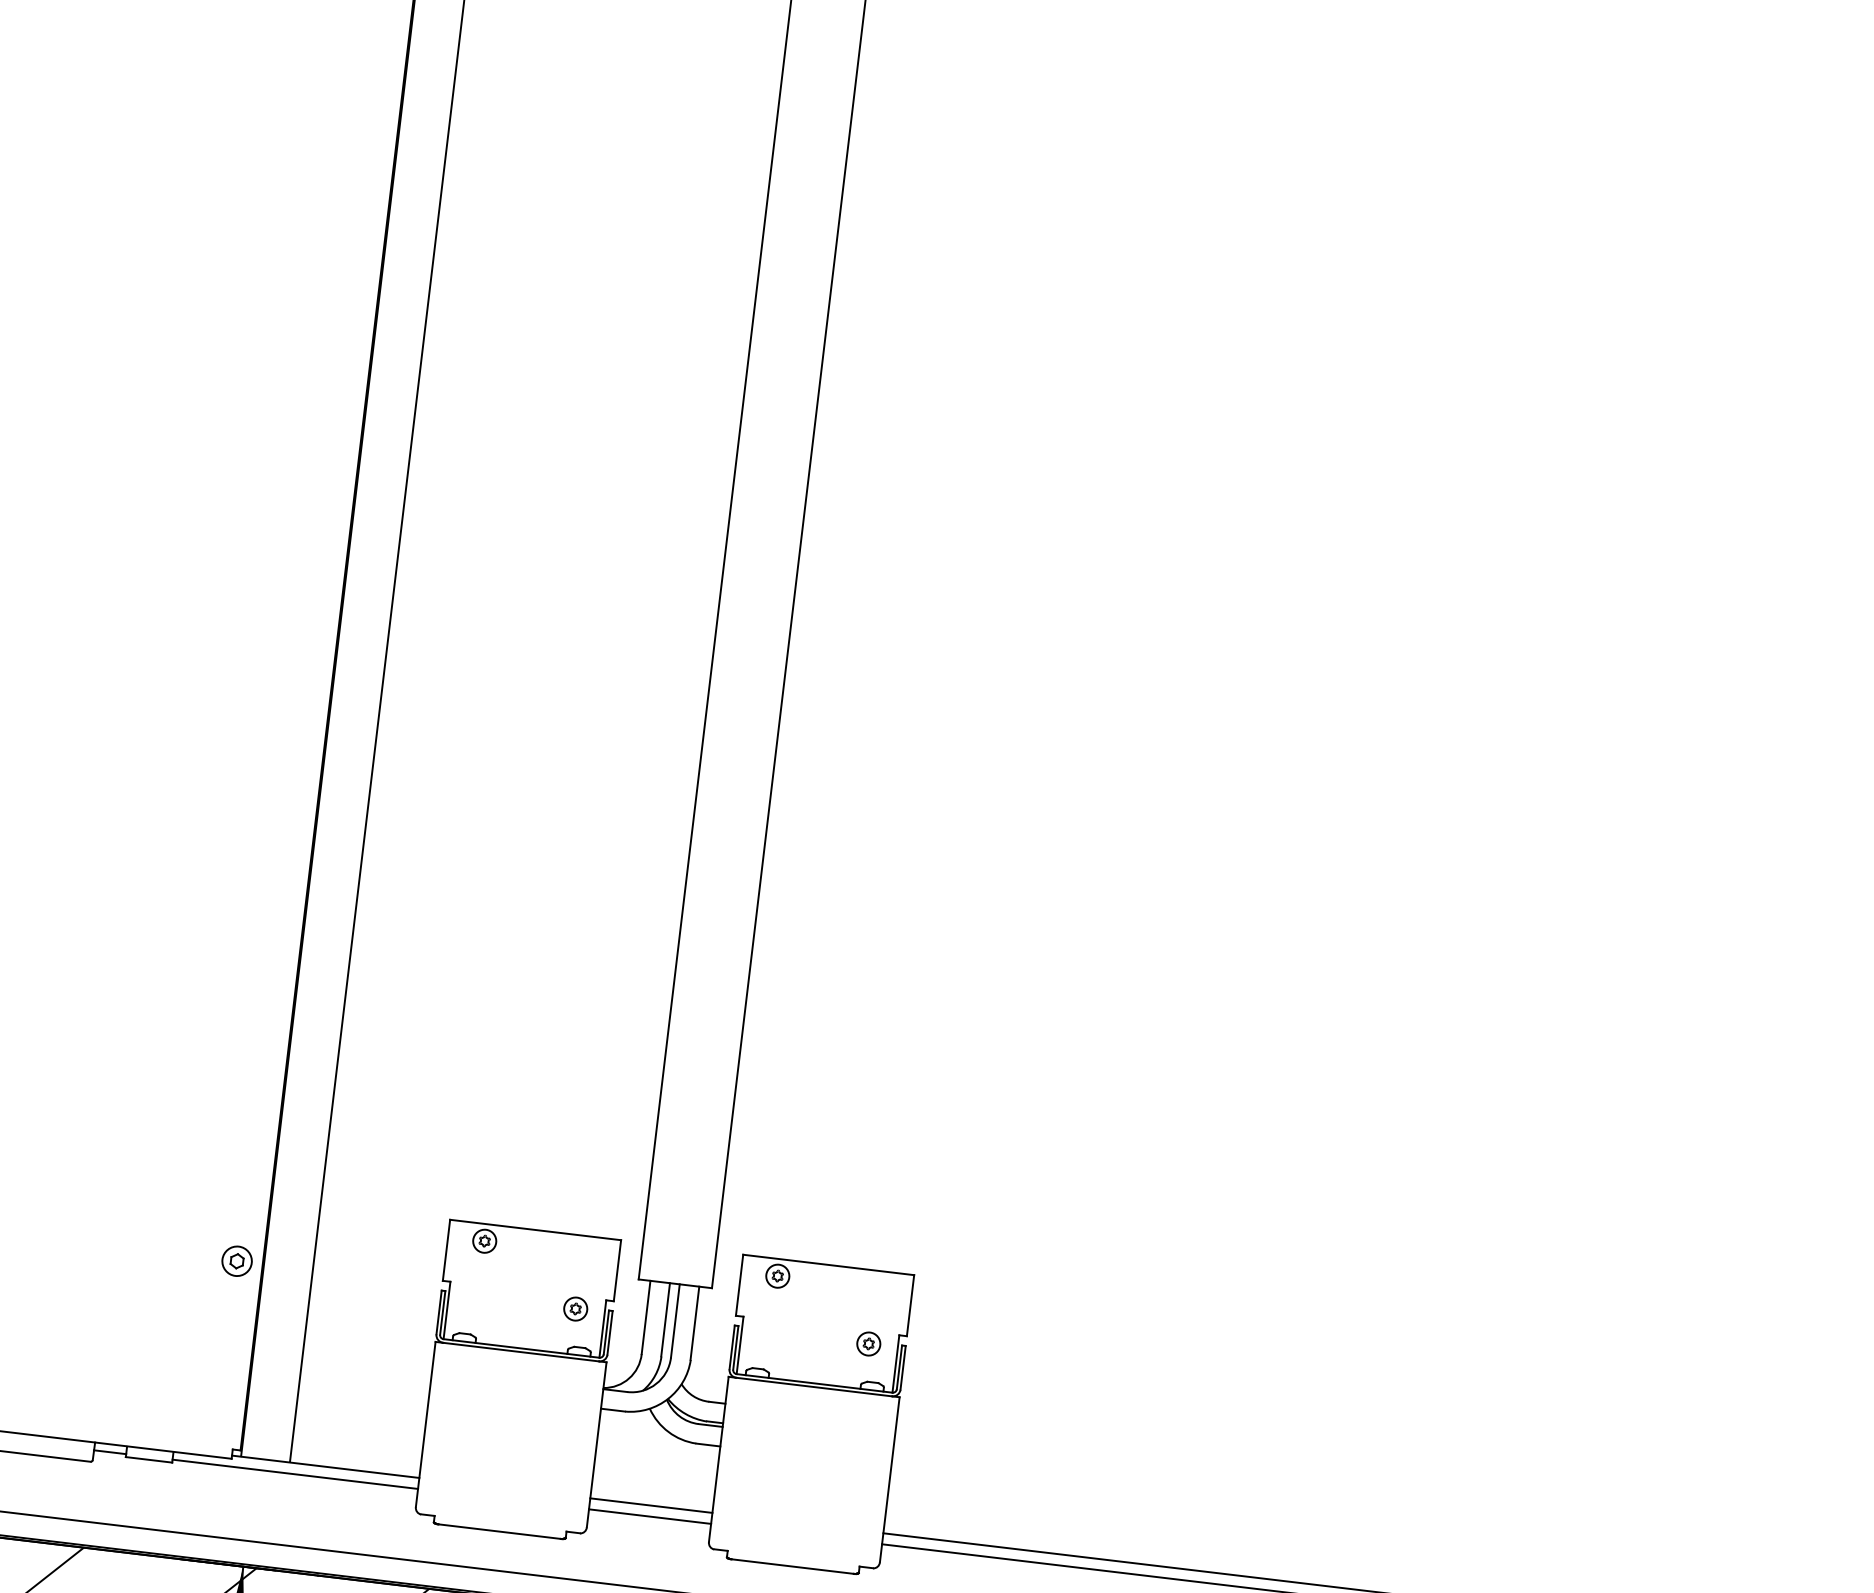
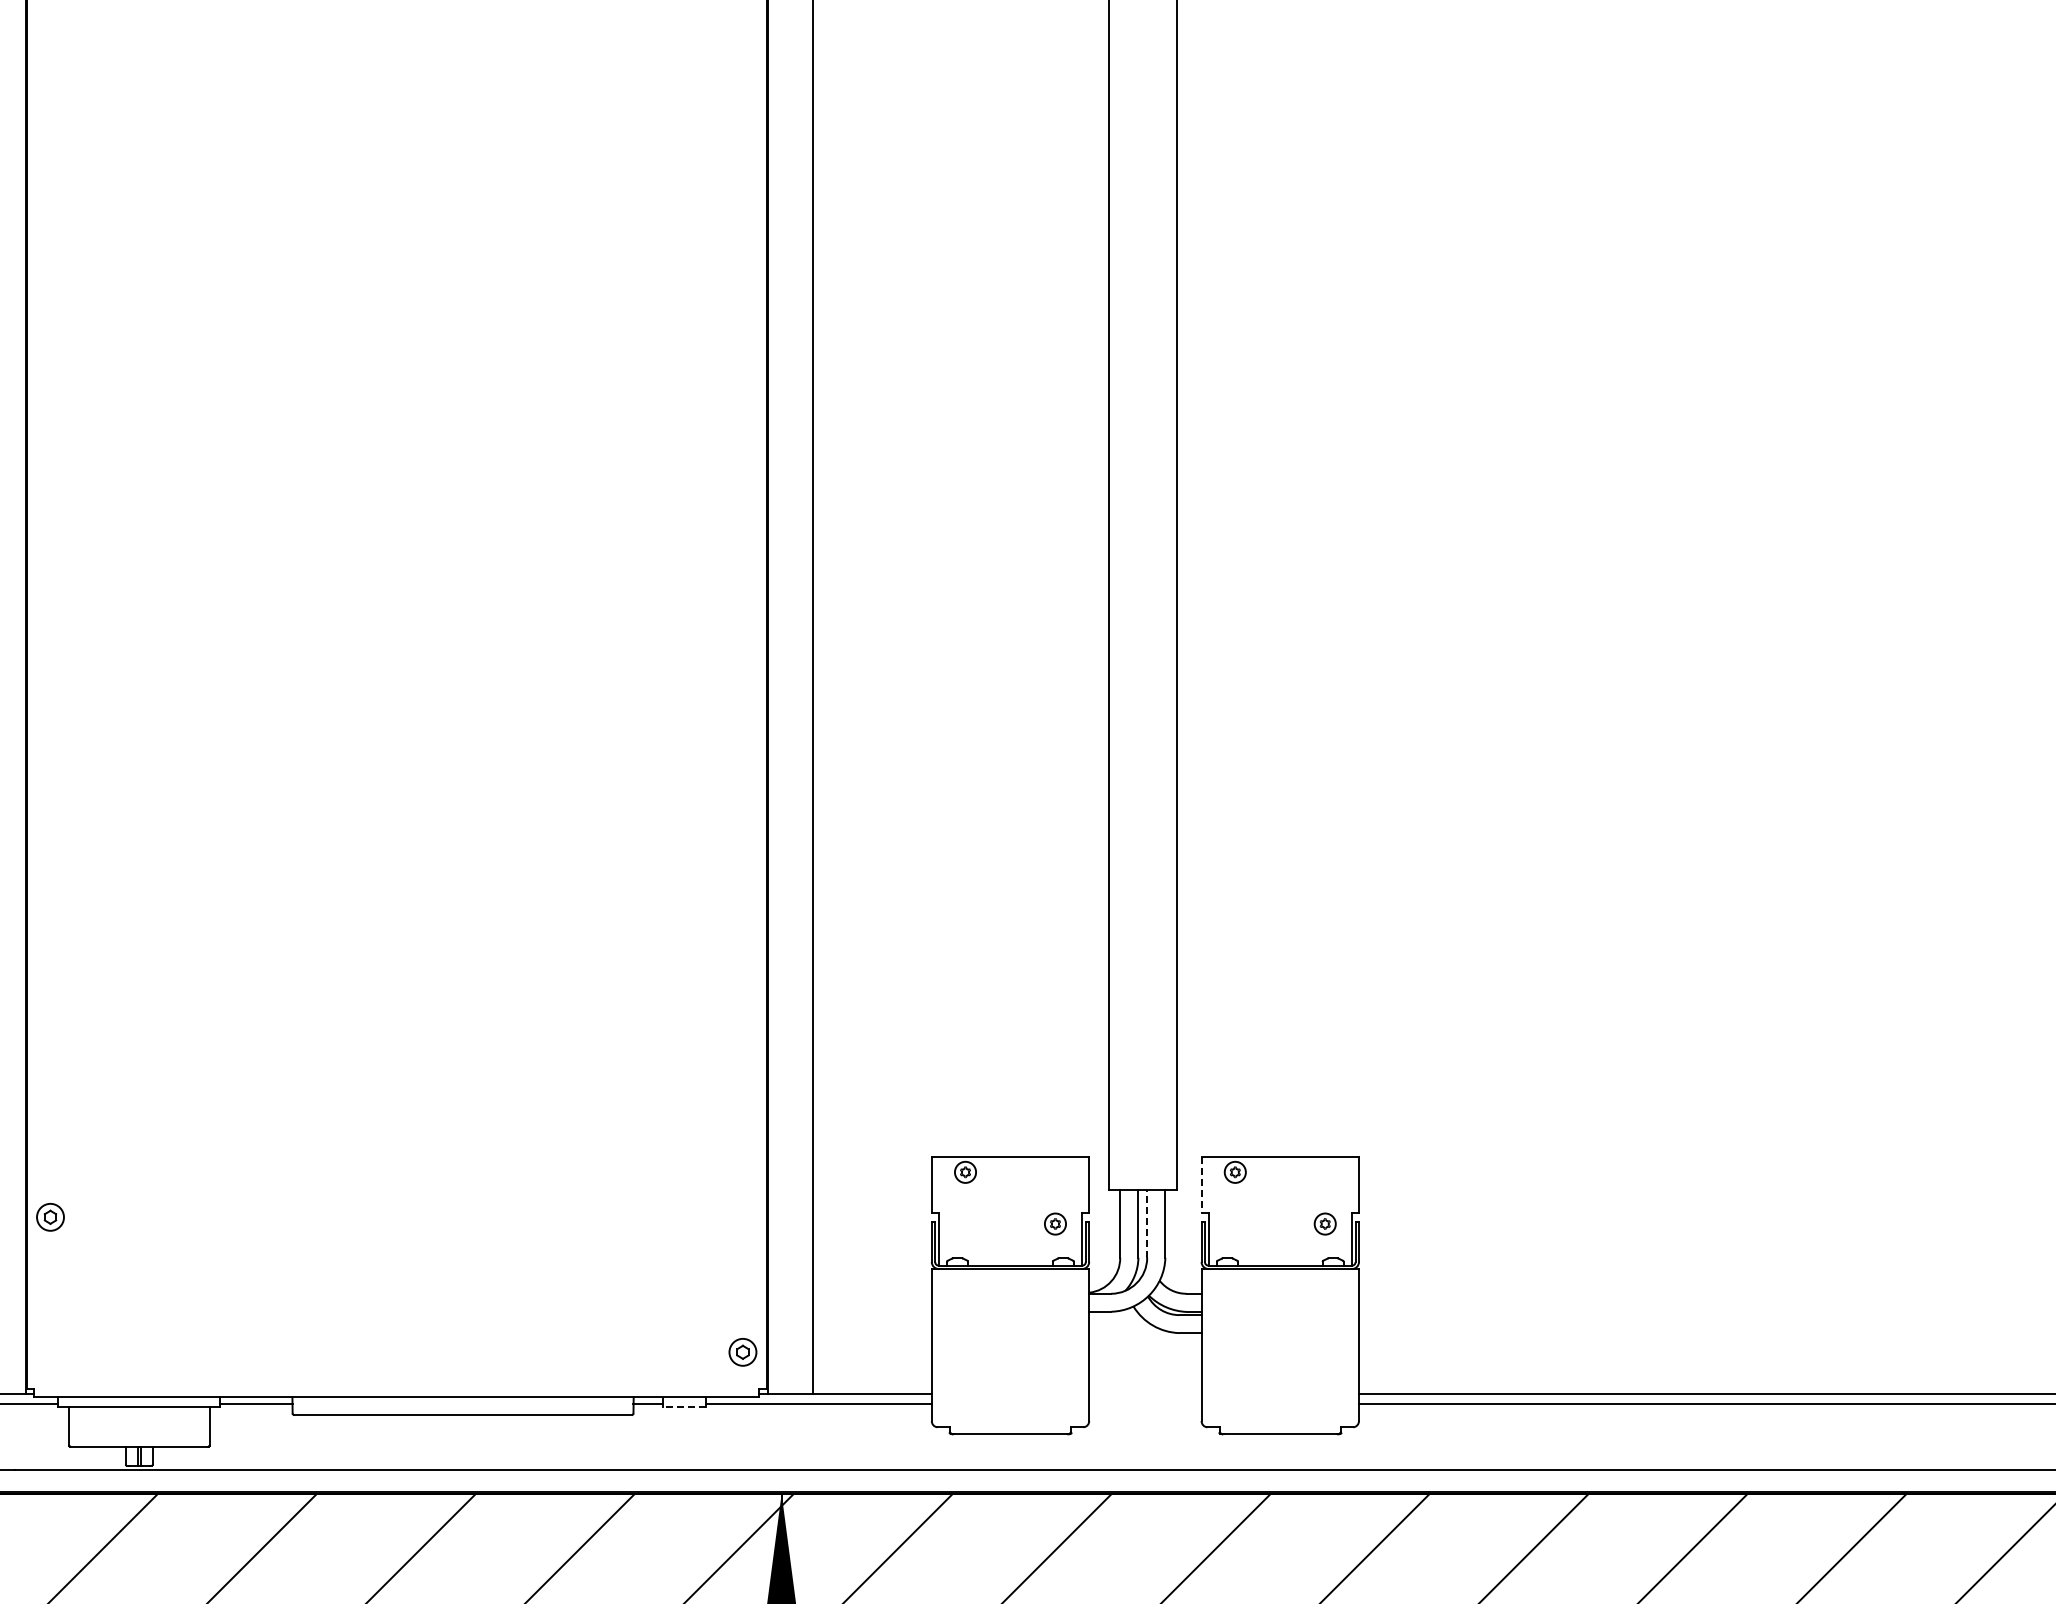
part: (236, 1261) -> (742, 1352), moved
line: (739, 1286) -> (1201, 1185), solid -> dashed
line: (675, 1321) -> (1147, 1224), solid -> dashed
line: (148, 1460) -> (684, 1407), solid -> dashed
line: (651, 1505) -> (1145, 1394), removed
line: (650, 1516) -> (1145, 1404), removed

